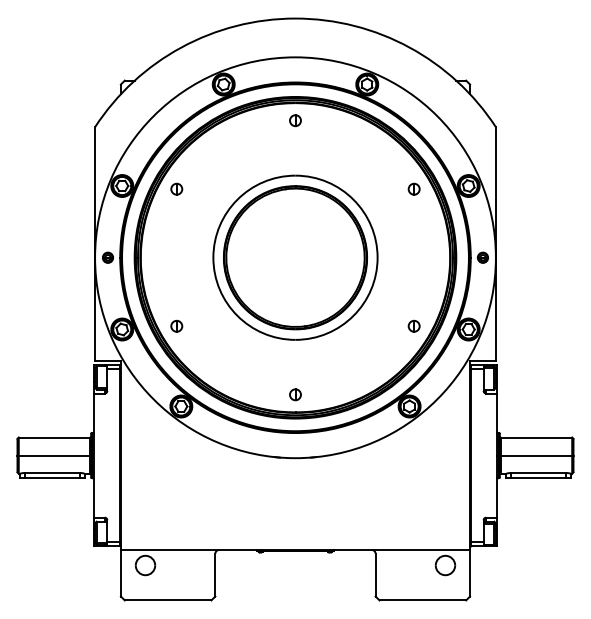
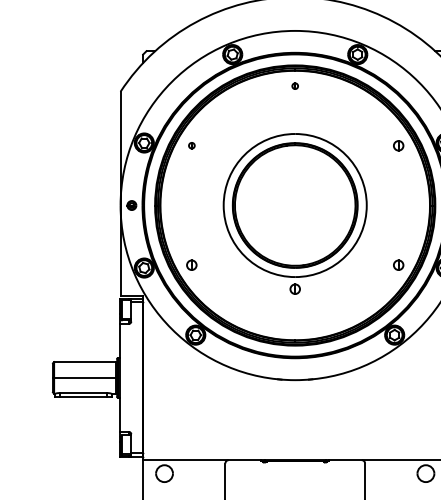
part: (295, 120) -> (295, 85), size x0.6
part: (176, 188) -> (191, 145), size x0.6
part: (295, 394) -> (295, 288), moved

